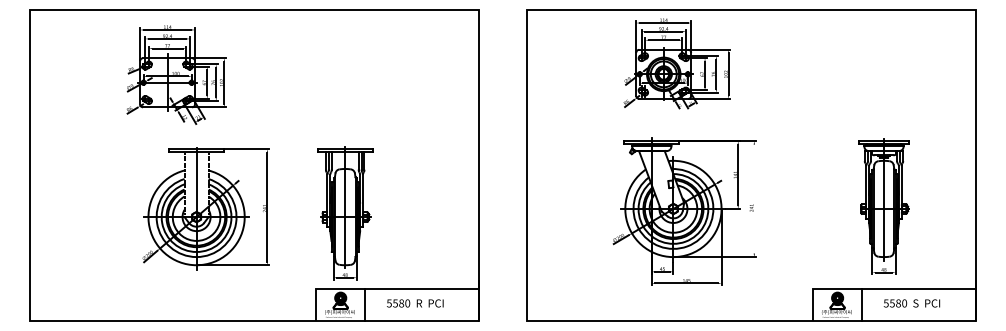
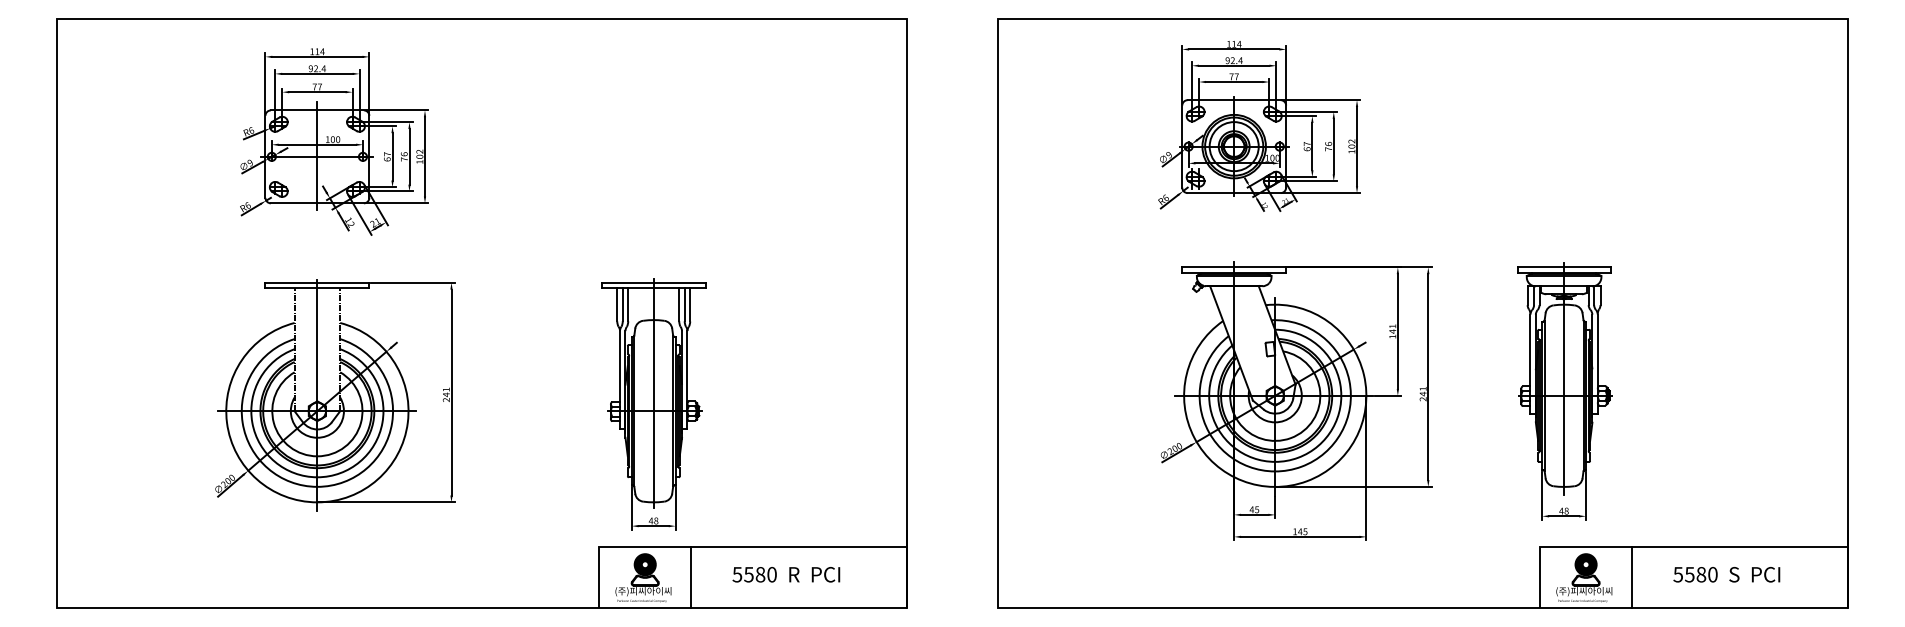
part: (676, 63) -> (1258, 126), moved
line: (754, 198) -> (1428, 375), added
part: (883, 206) -> (1563, 391), moved
part: (205, 208) -> (334, 394), moved

